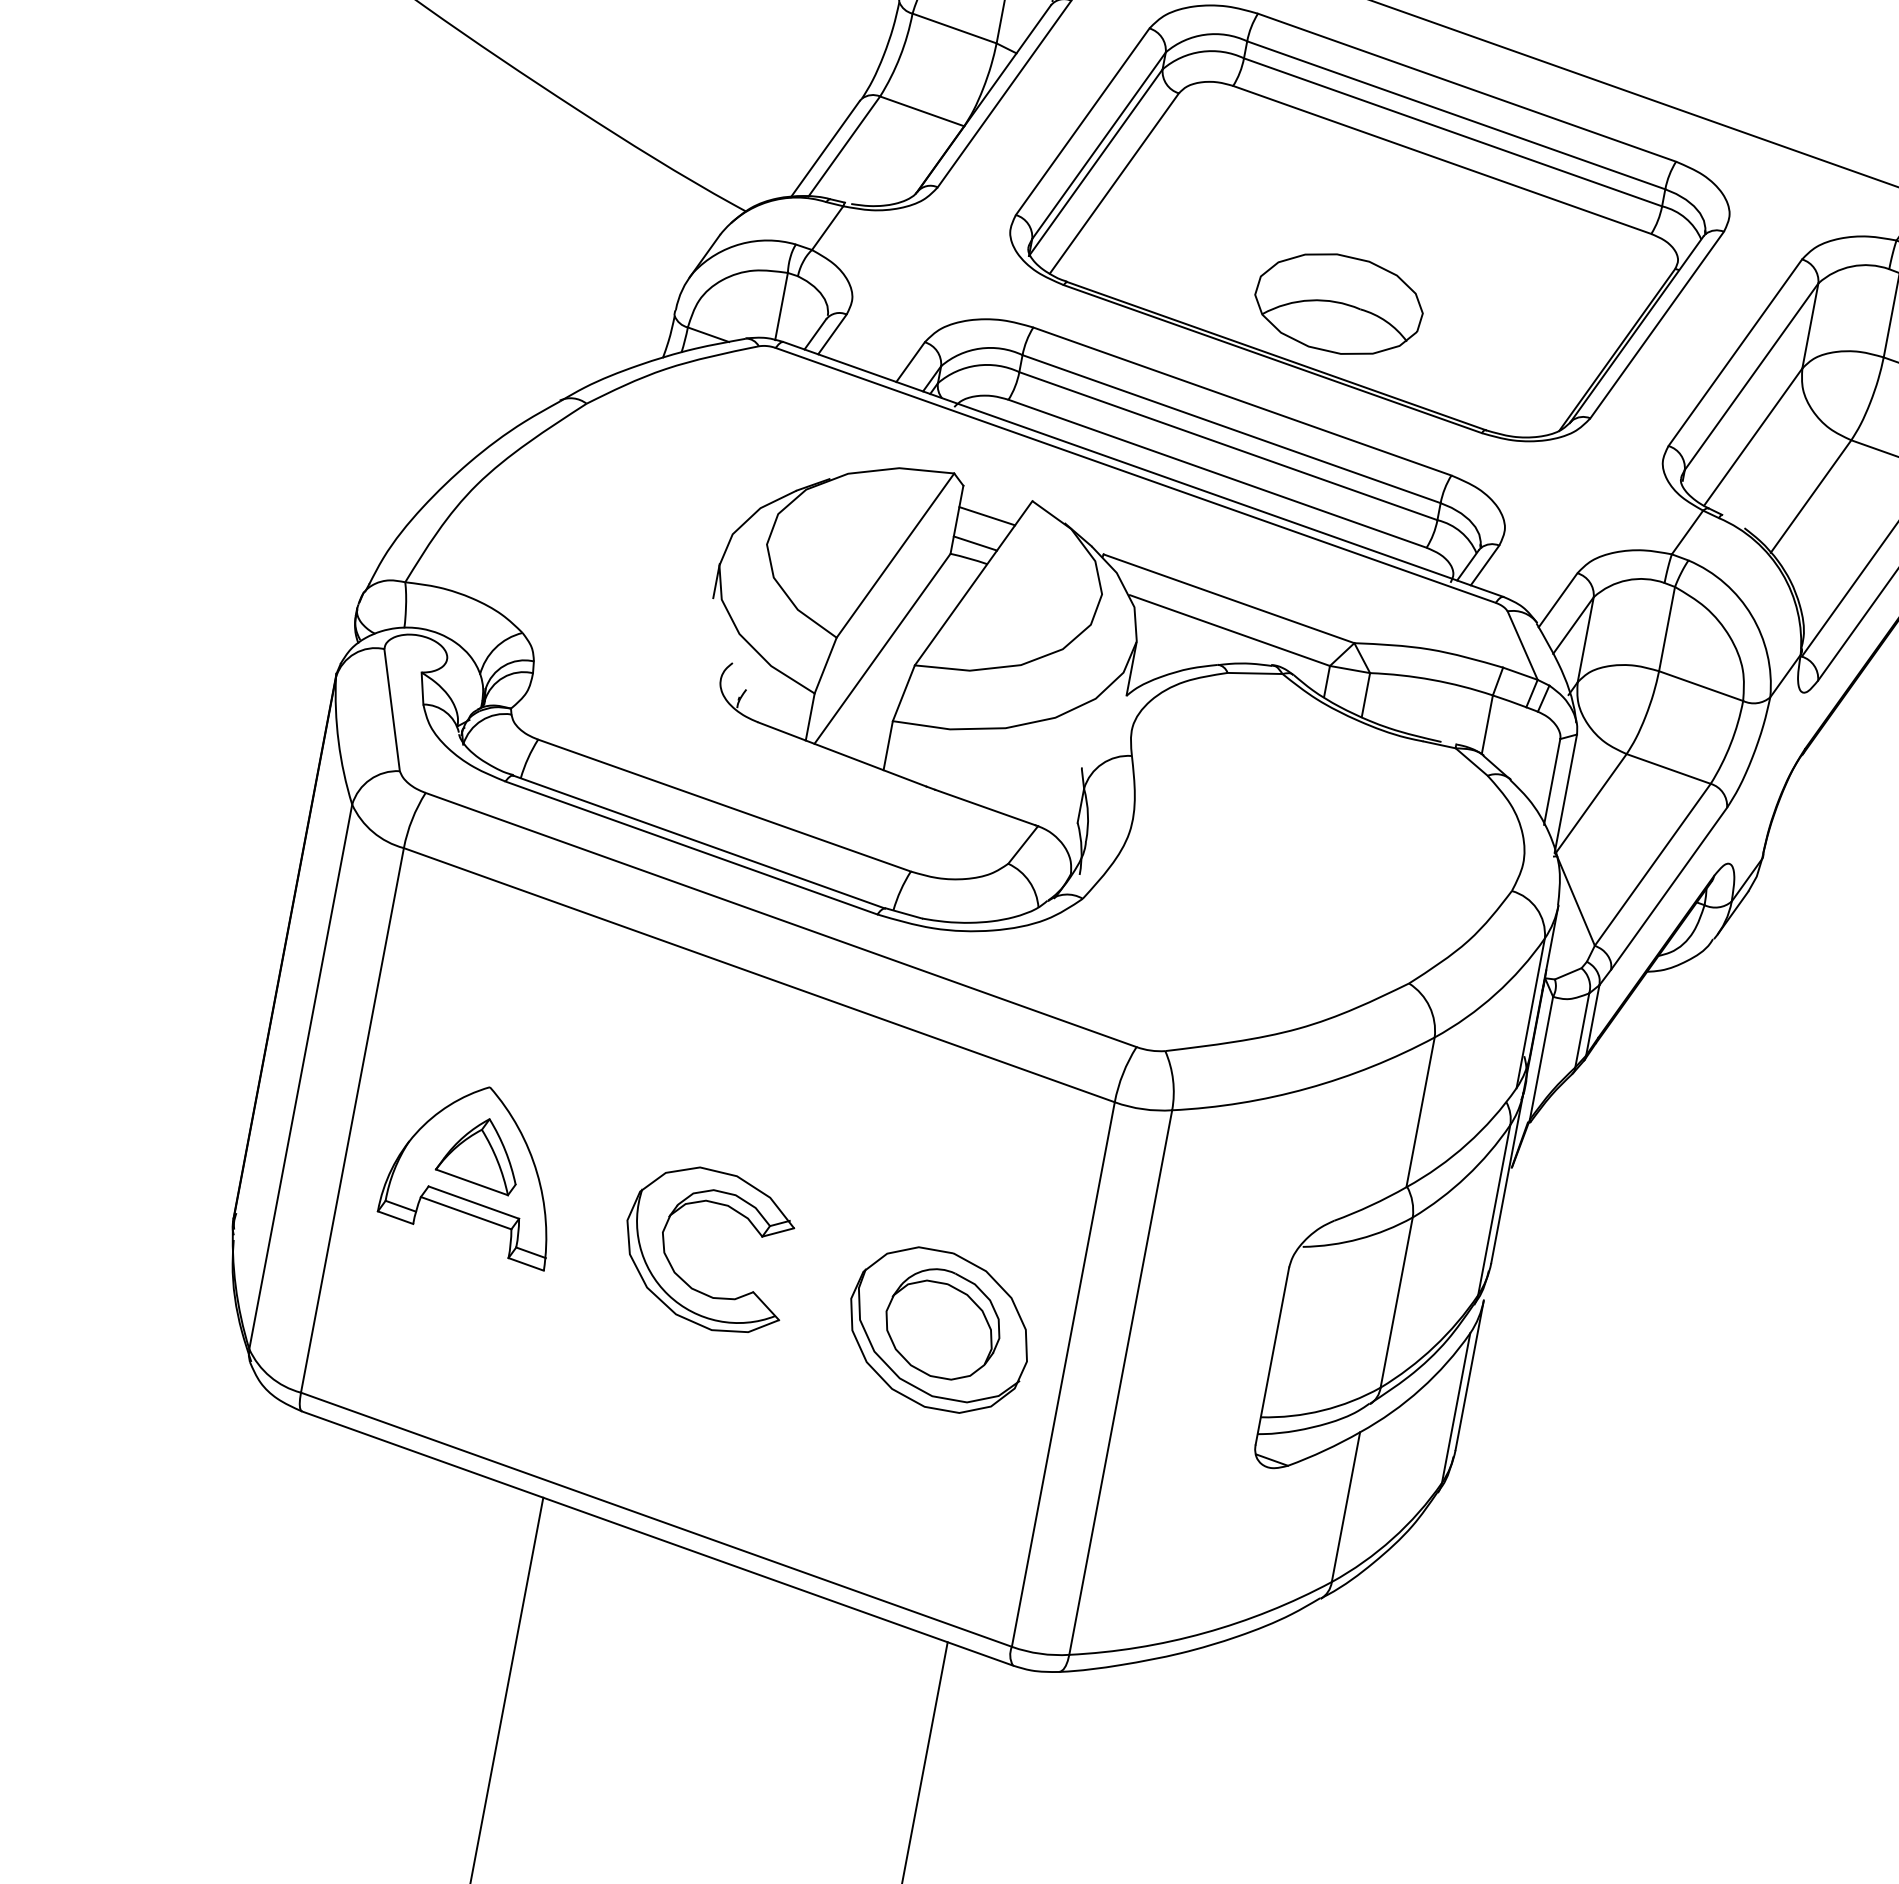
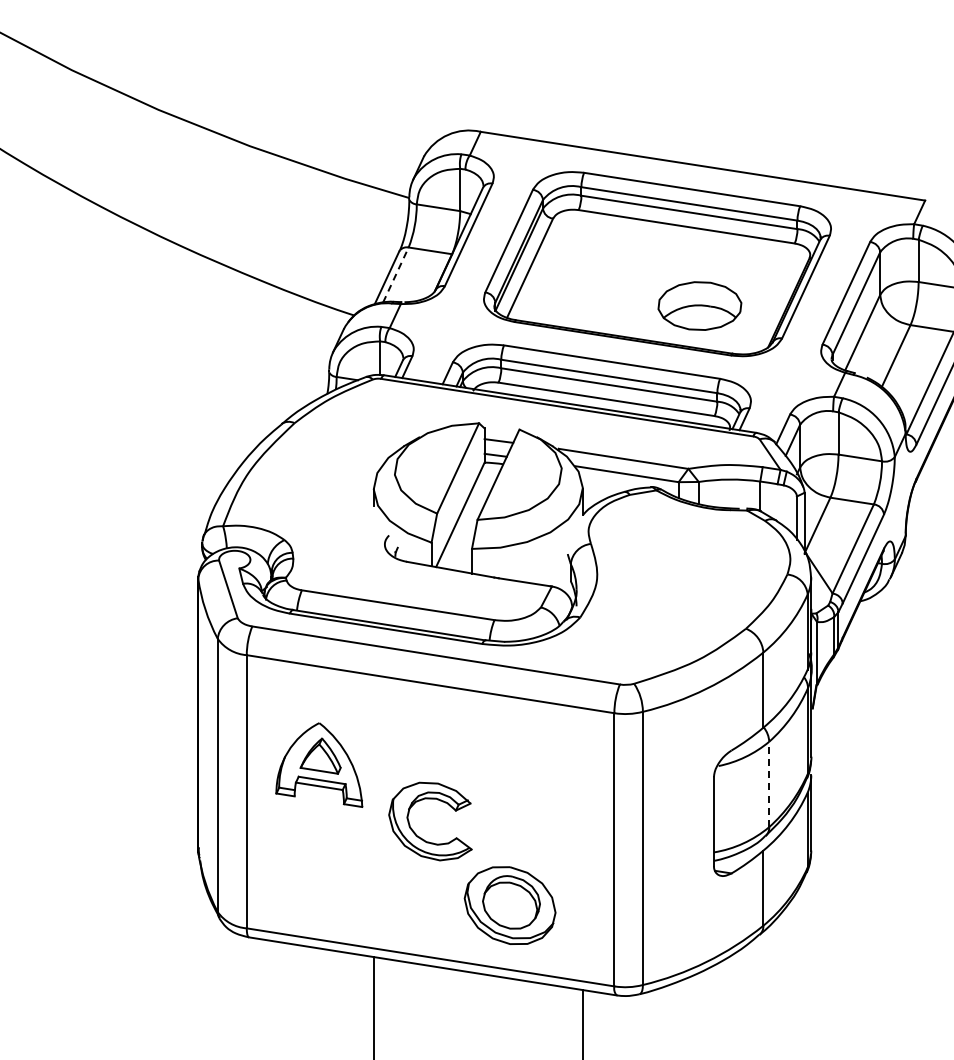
line: (845, 145) -> (396, 274), solid -> dashed
part: (1338, 302) -> (699, 305), moved
part: (474, 1169) -> (319, 764), moved
line: (1397, 1302) -> (769, 784), solid -> dashed
part: (937, 1329) -> (509, 905), moved

